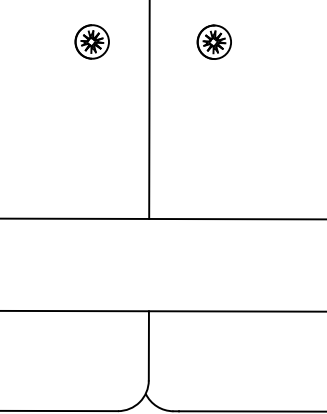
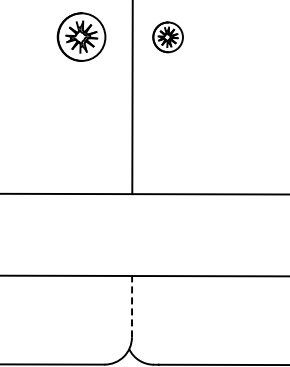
part: (91, 41) -> (81, 36), size x1.6
part: (213, 42) -> (167, 37), moved
line: (149, 345) -> (132, 306), solid -> dashed

